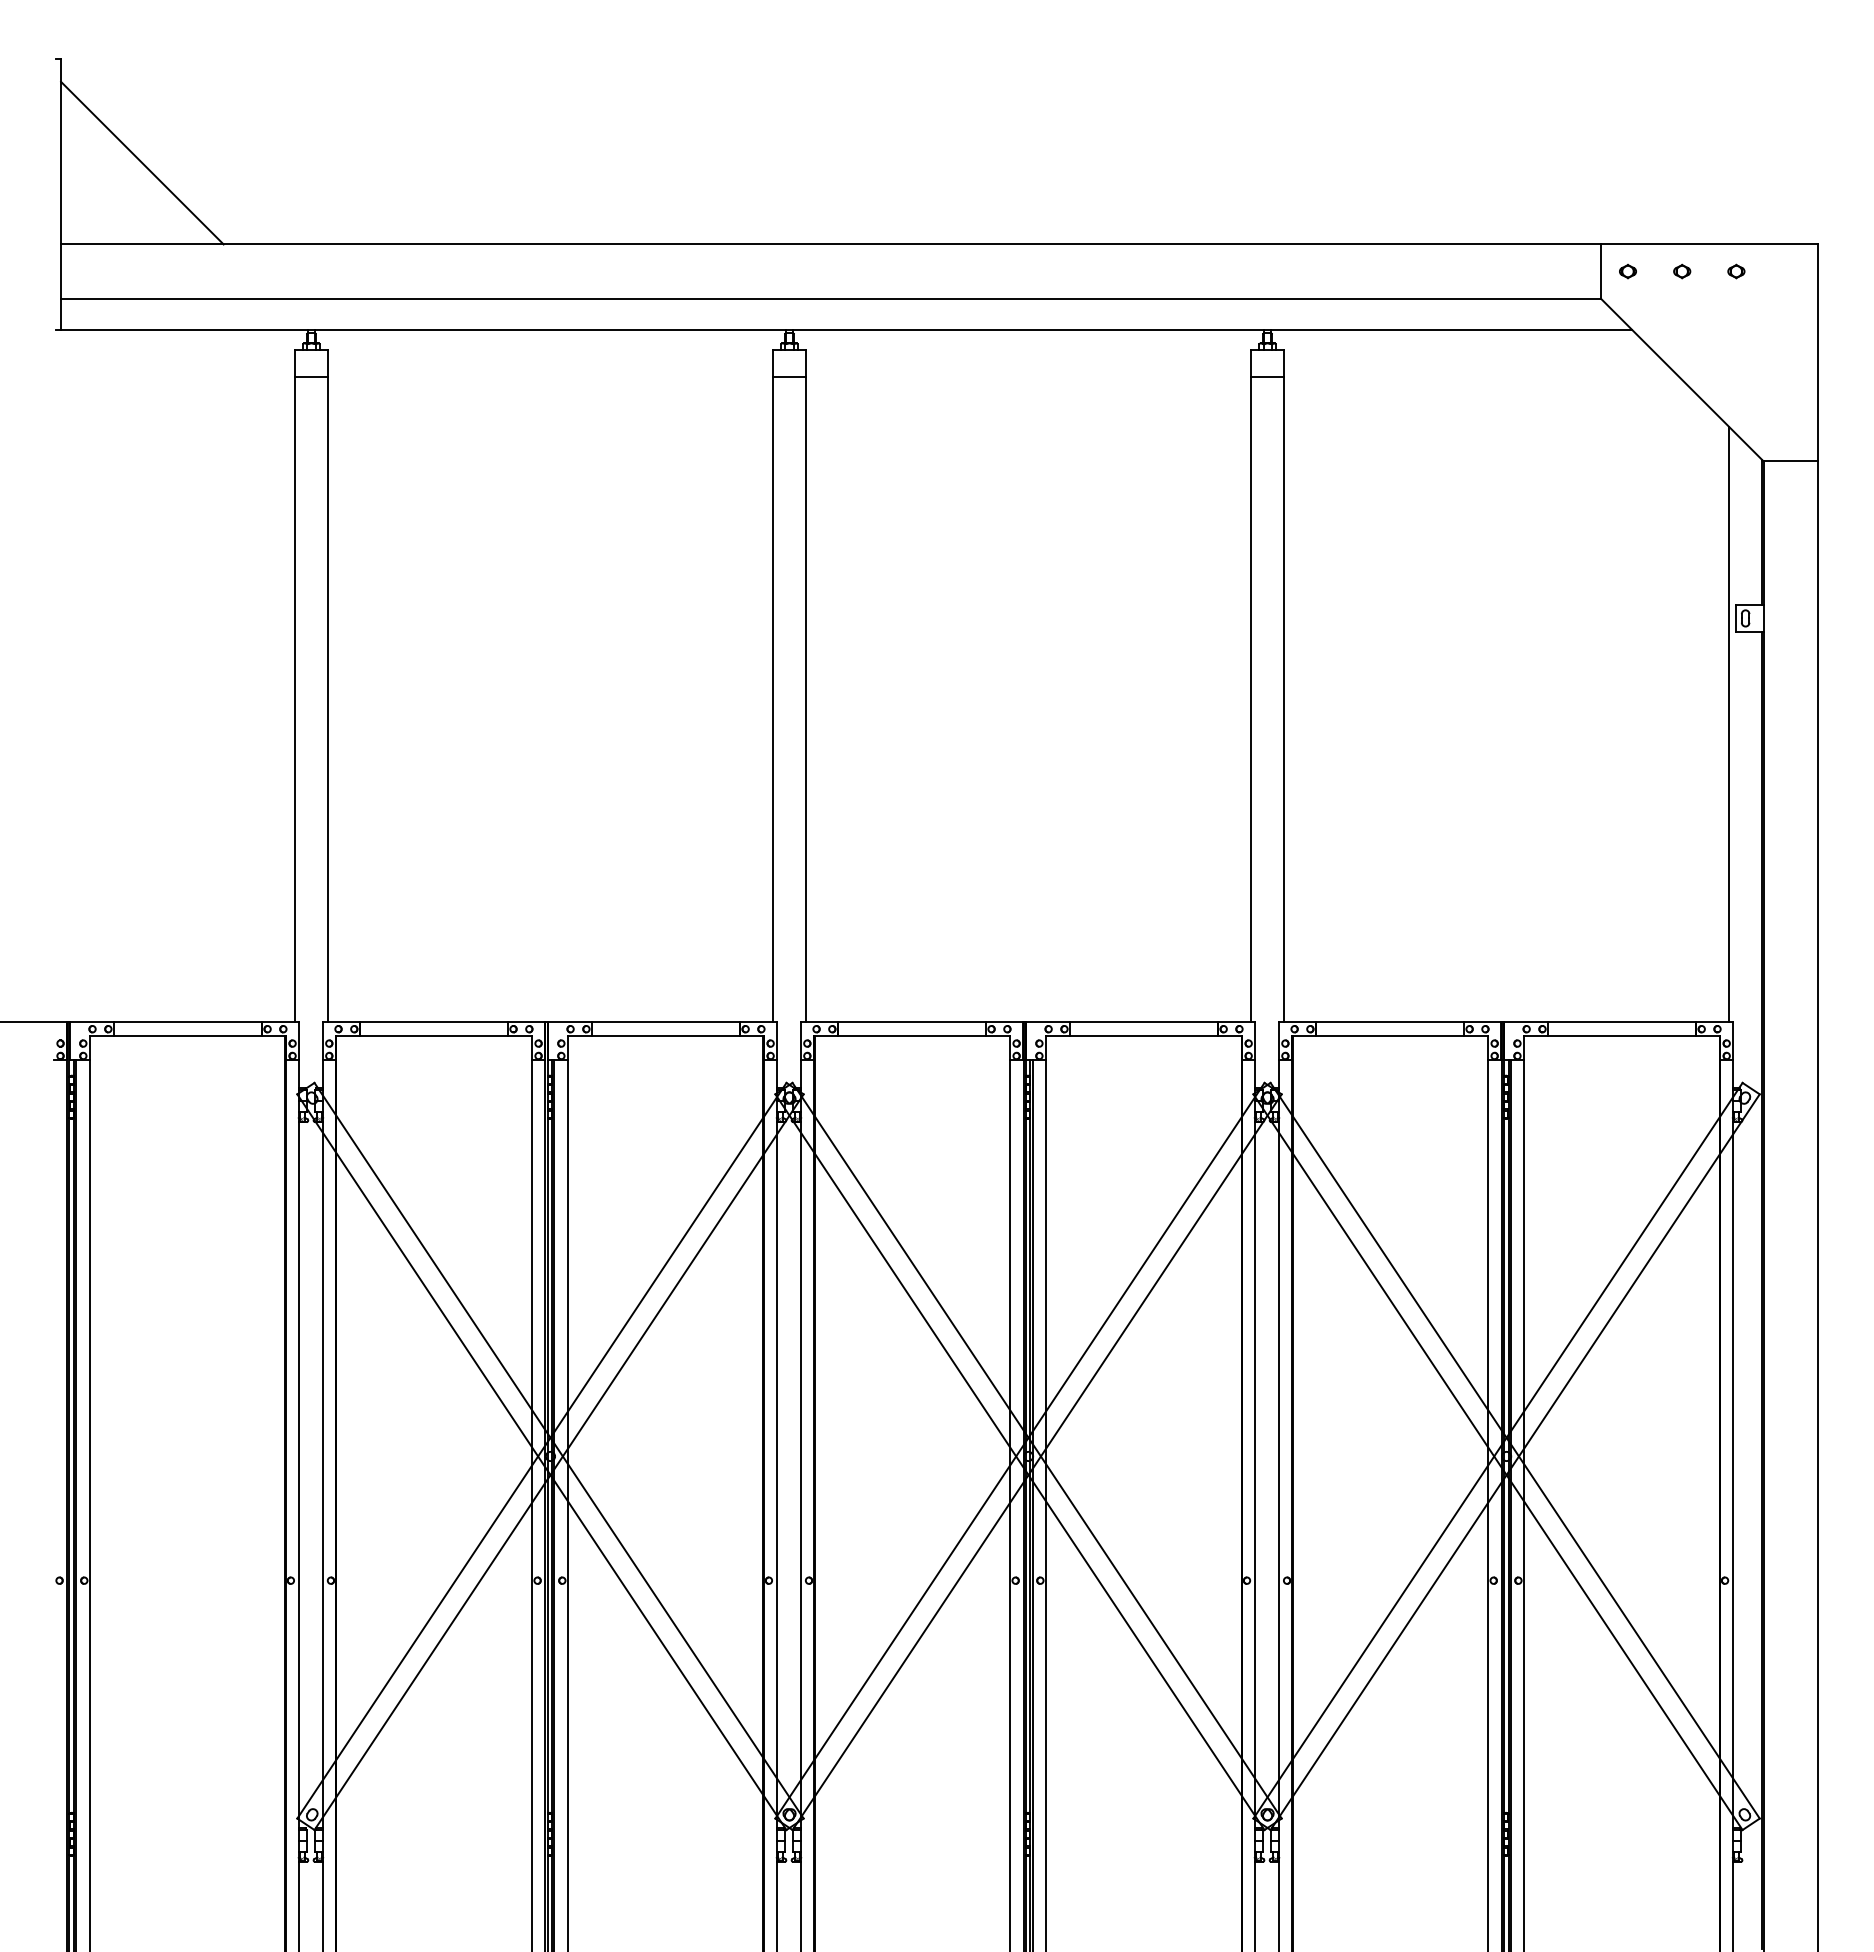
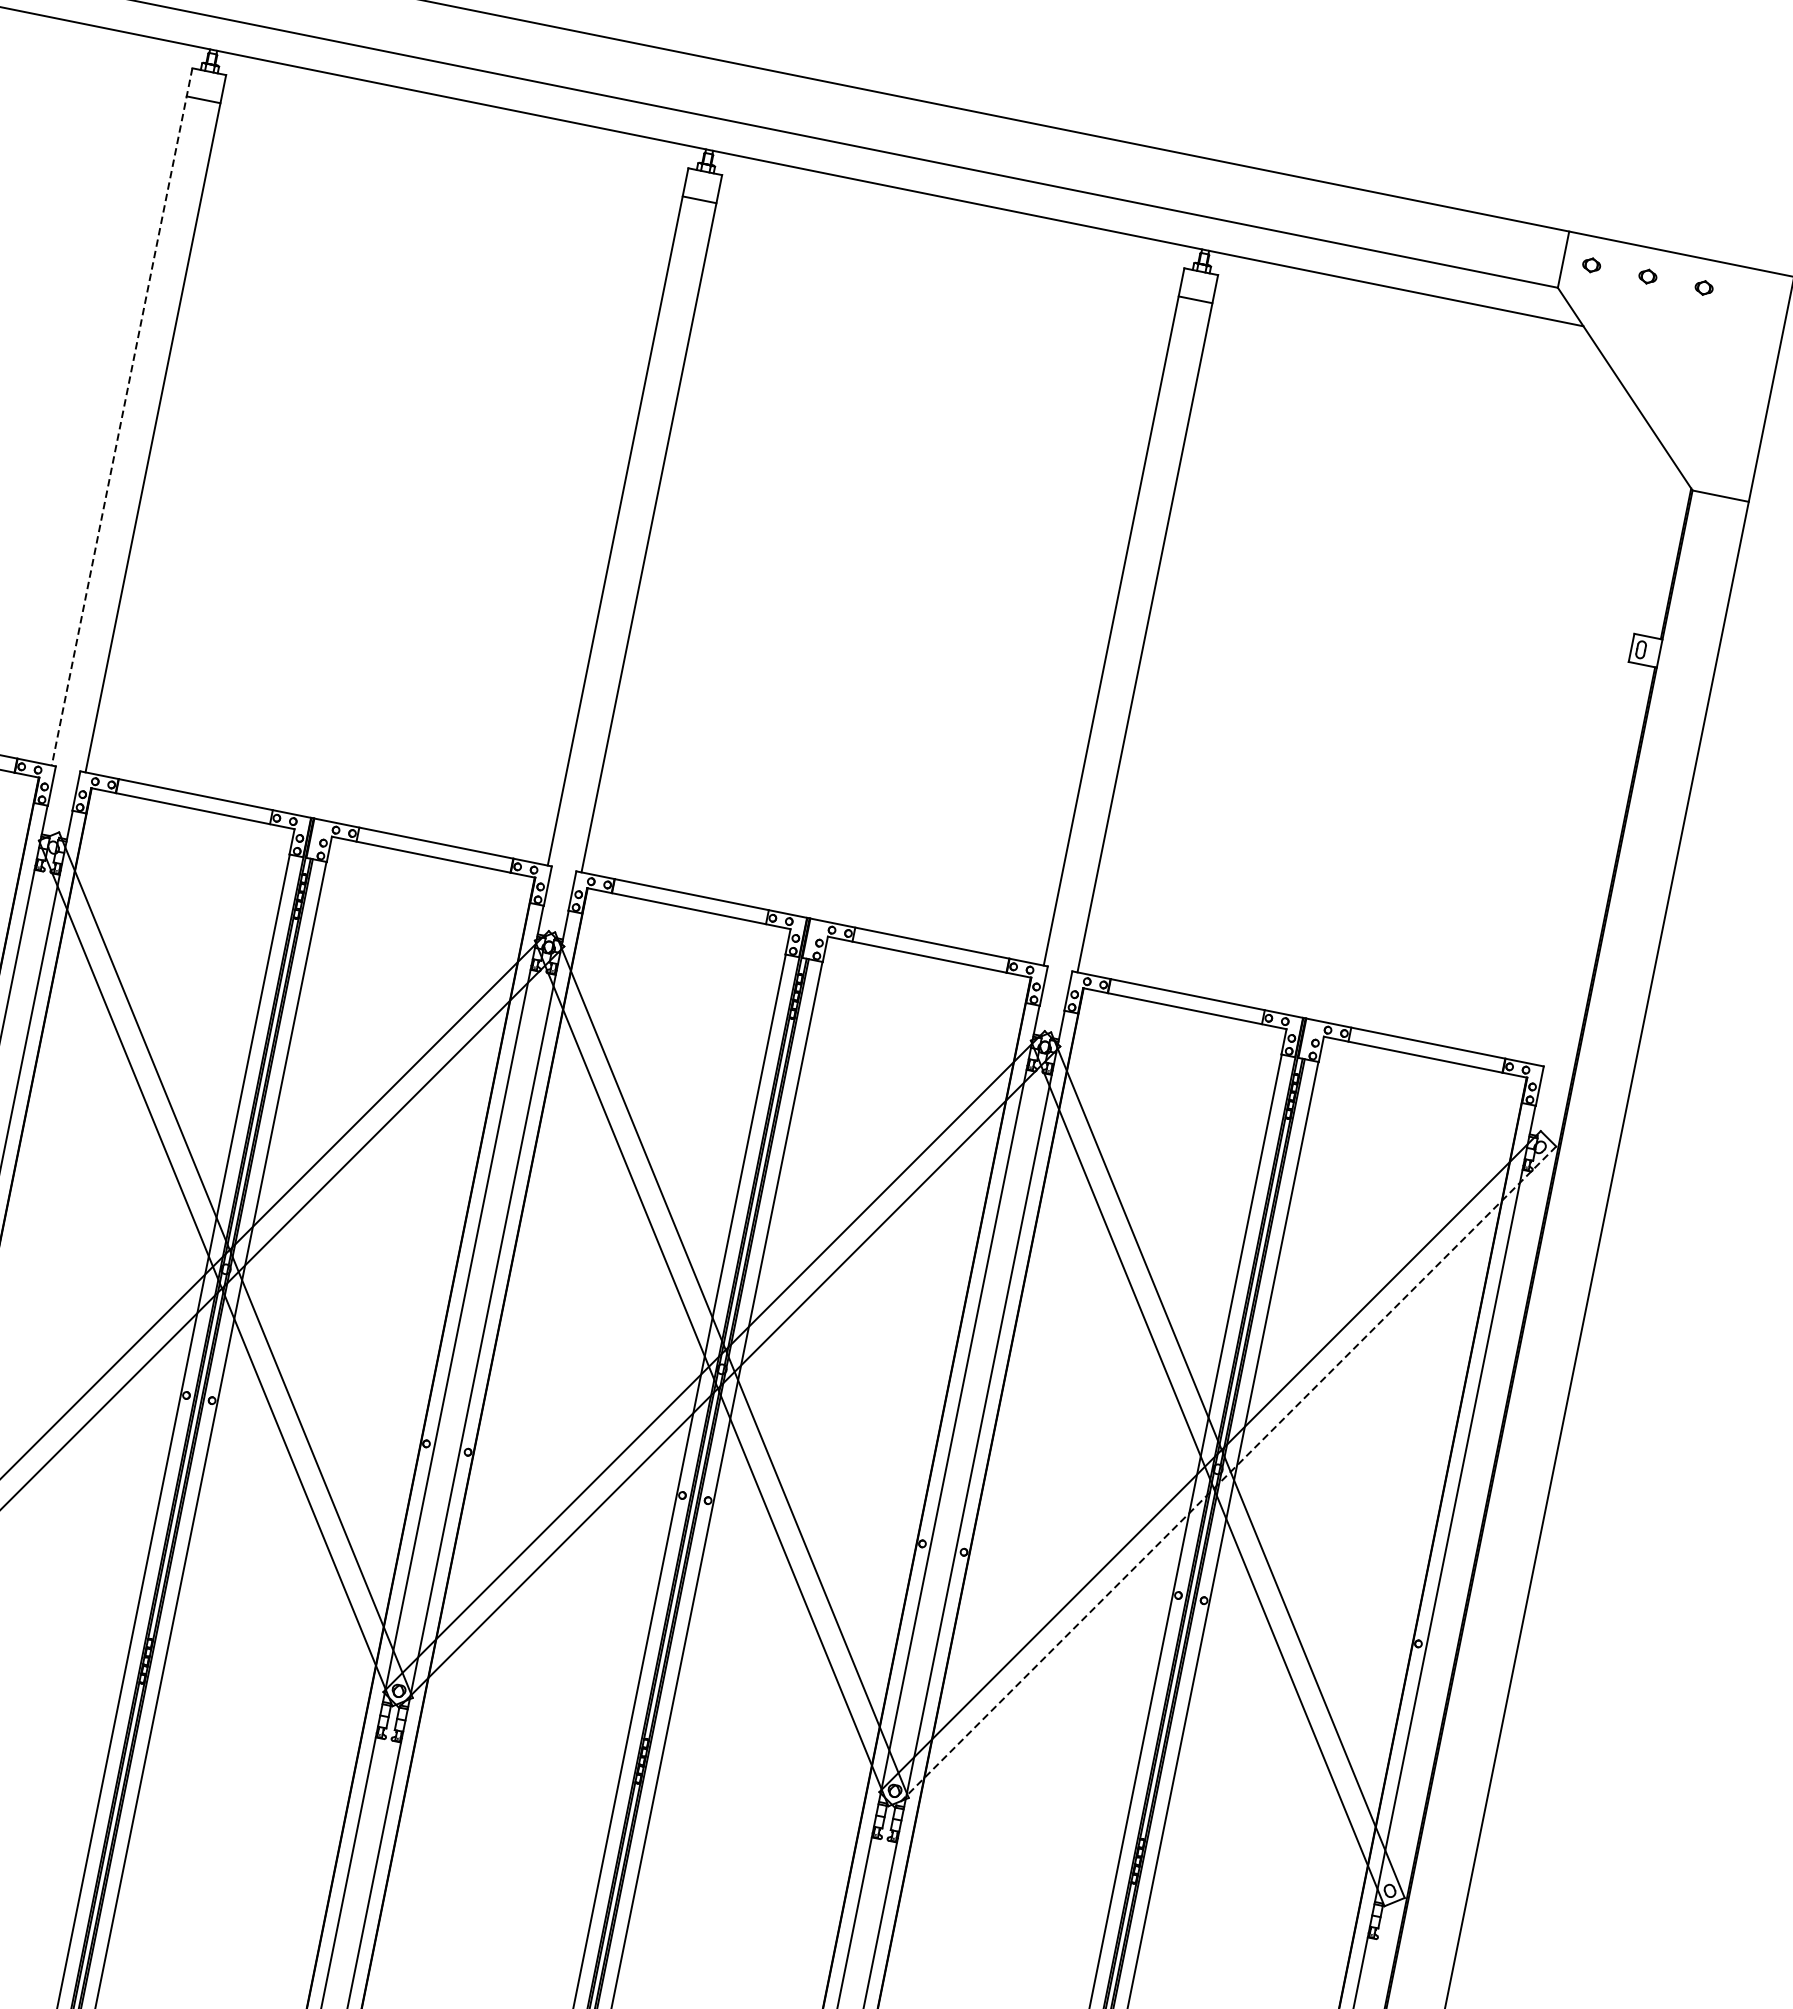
line: (295, 686) -> (122, 417), solid -> dashed
line: (1729, 724) -> (1602, 756), removed
line: (1515, 1462) -> (1225, 1477), solid -> dashed

